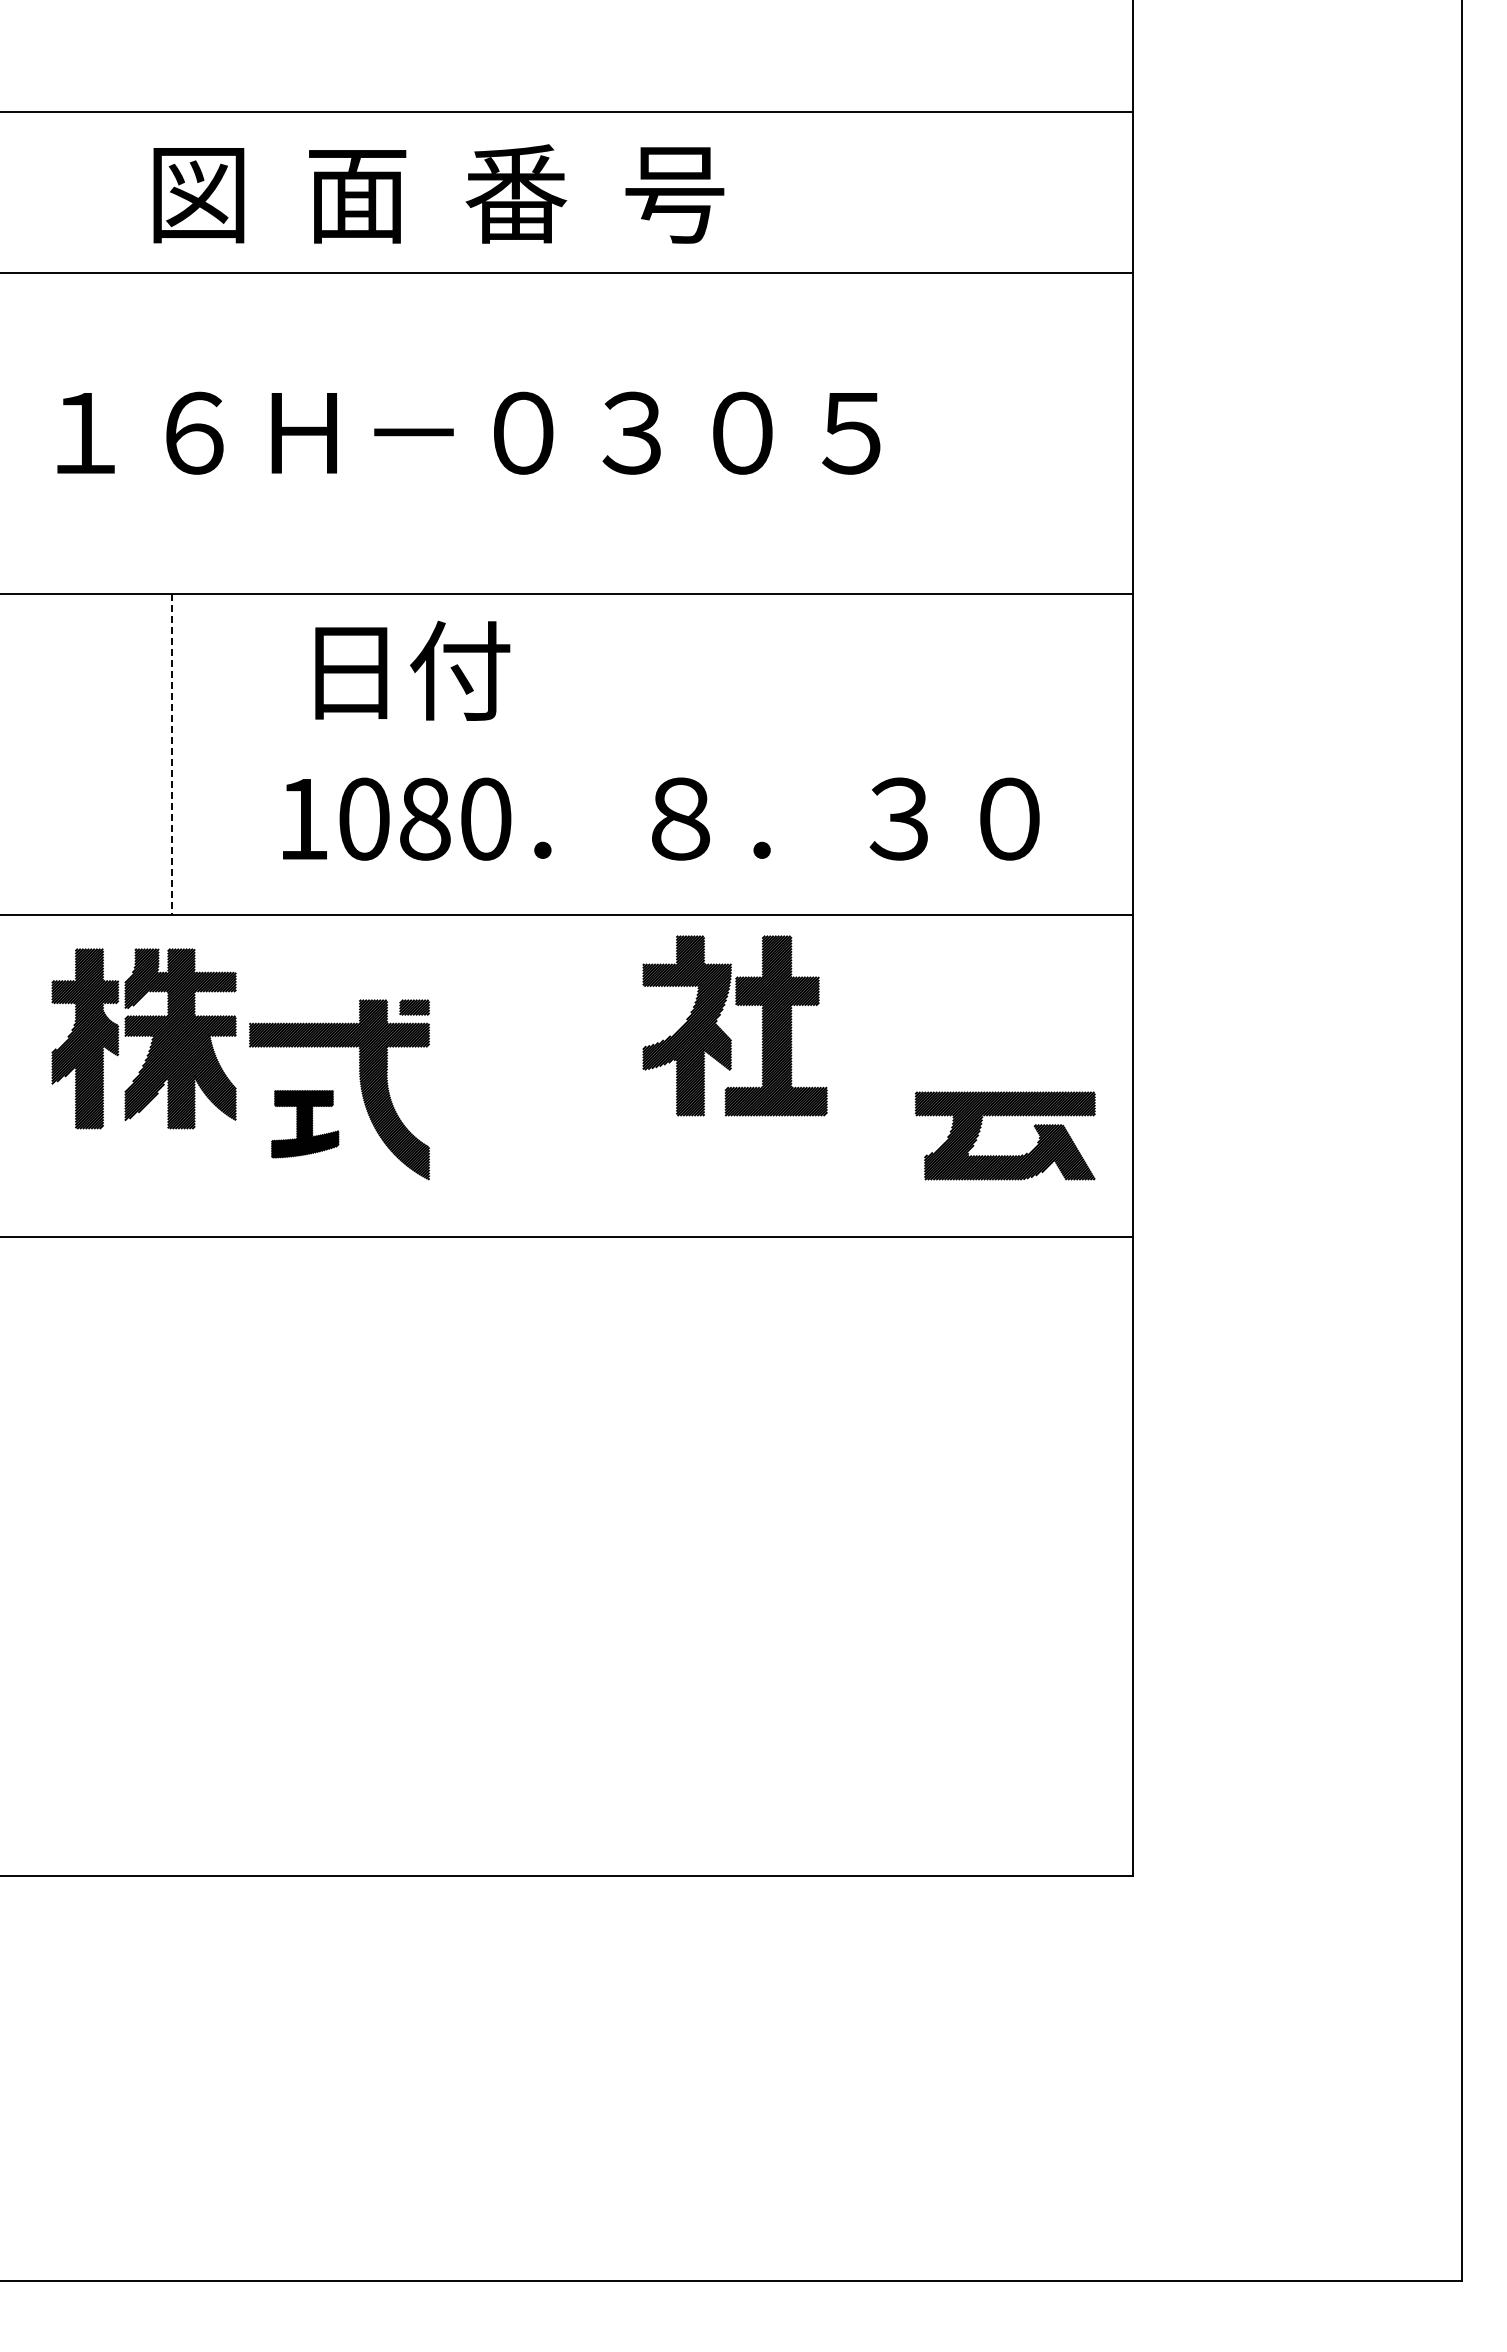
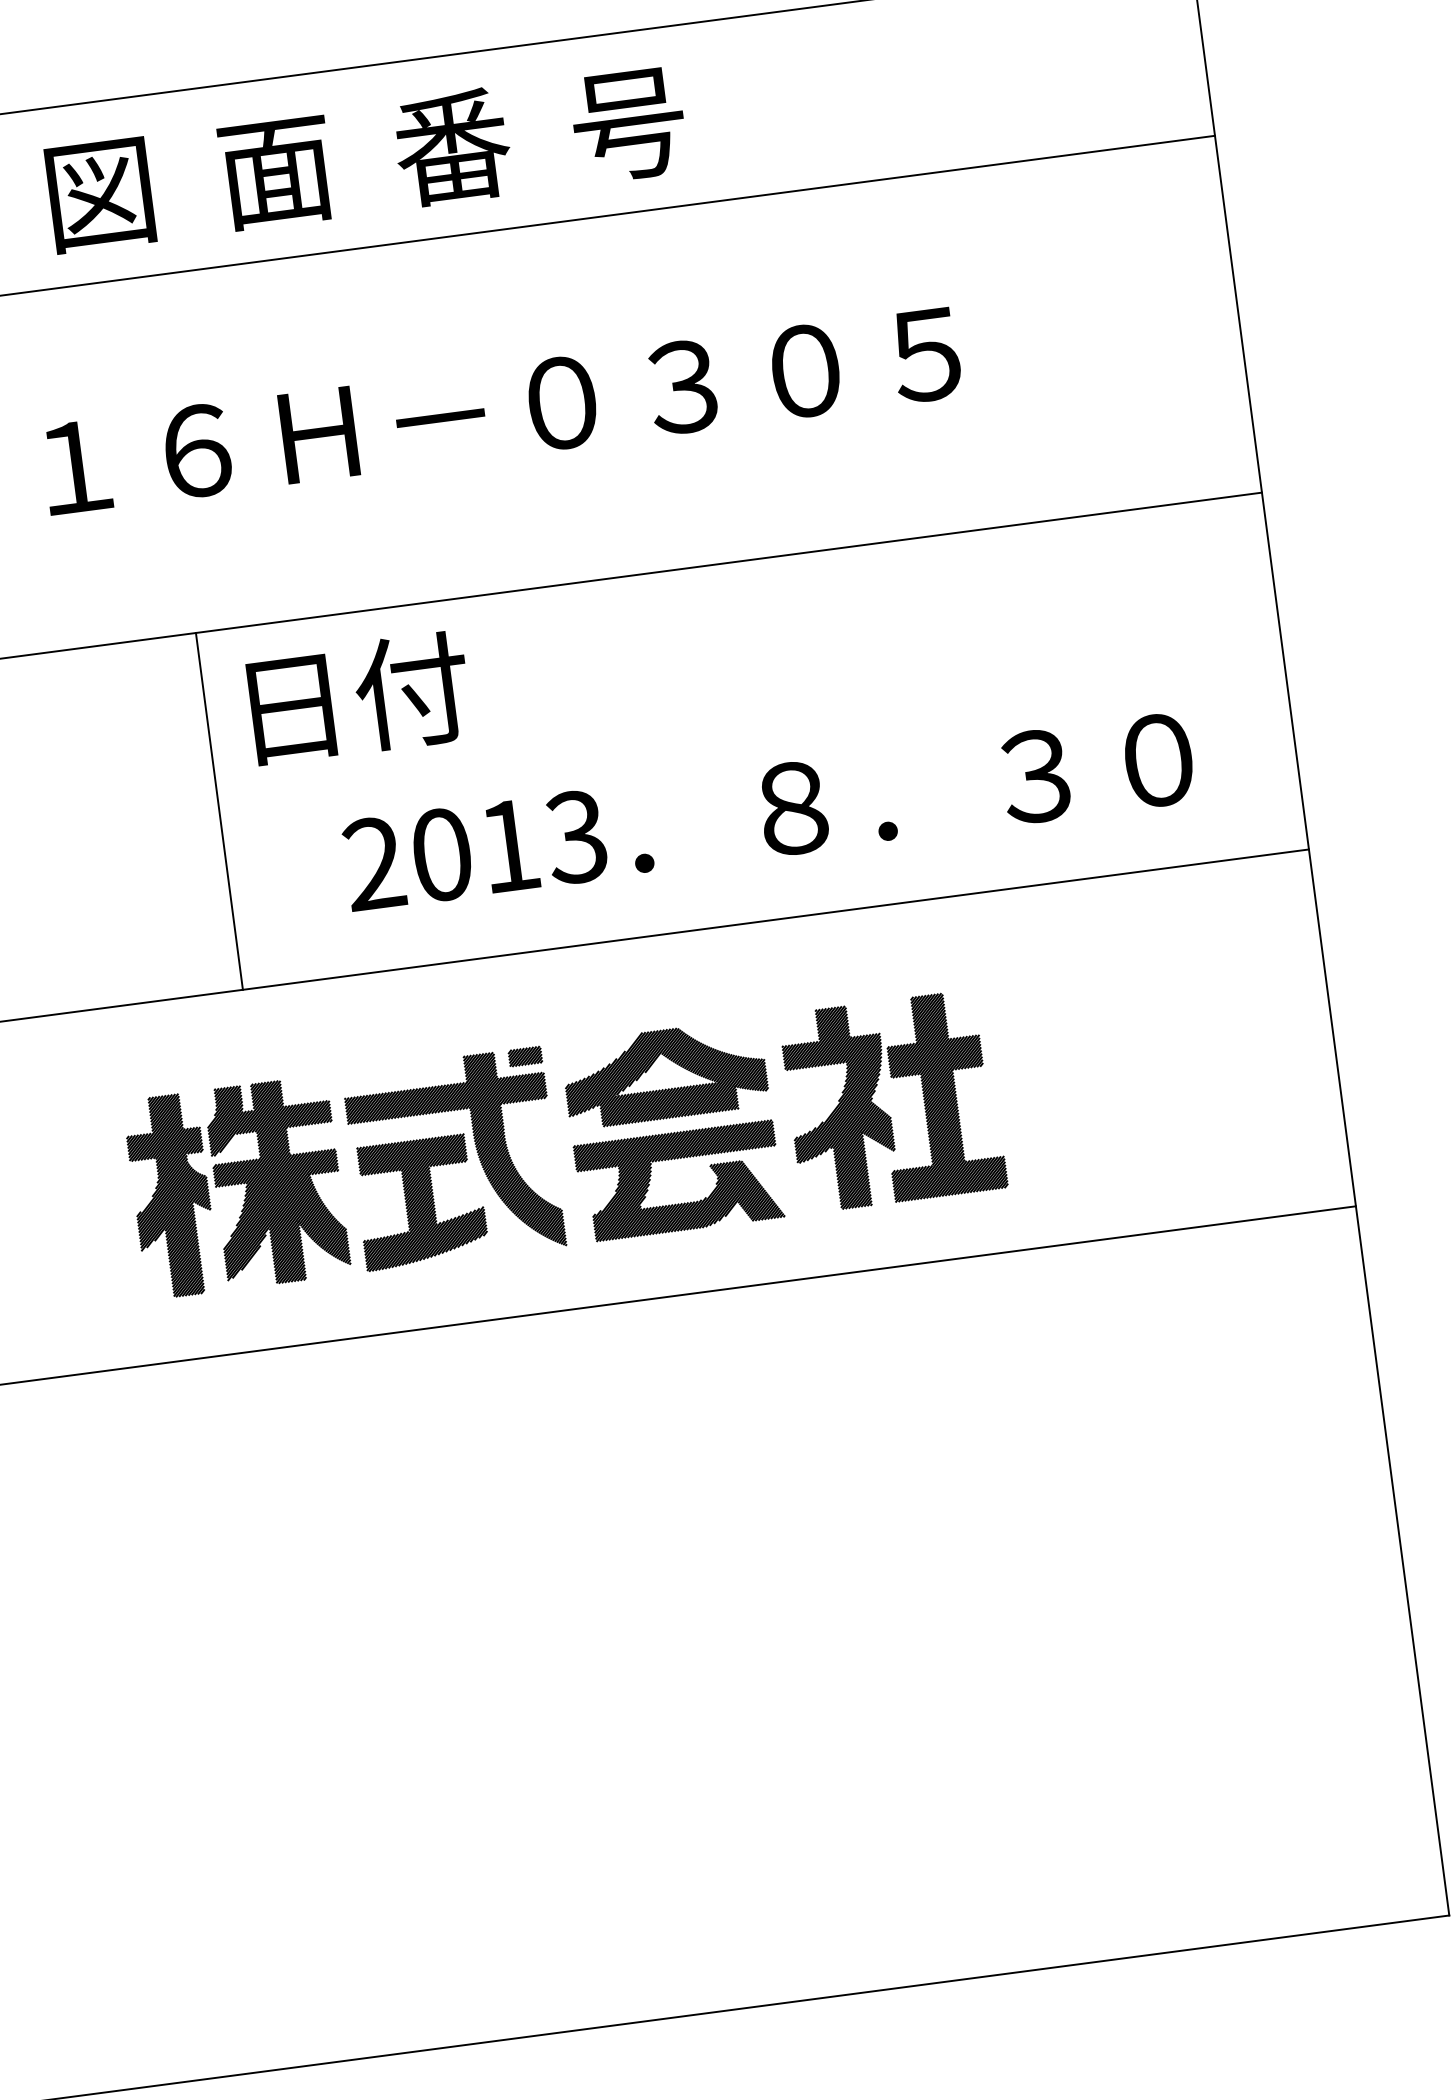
text: (438, 193) -> (366, 158), moved
text: (412, 670) -> (359, 697), moved
line: (172, 754) -> (219, 811), dashed -> solid
text: (394, 818) -> (475, 849), 1080 -> 2013
part: (725, 1033) -> (883, 1111), moved
part: (143, 1038) -> (236, 1187), moved
part: (535, 1039) -> (664, 1074), added
part: (1003, 1116) -> (674, 1160), moved
part: (305, 1124) -> (421, 1202), size x1.67

